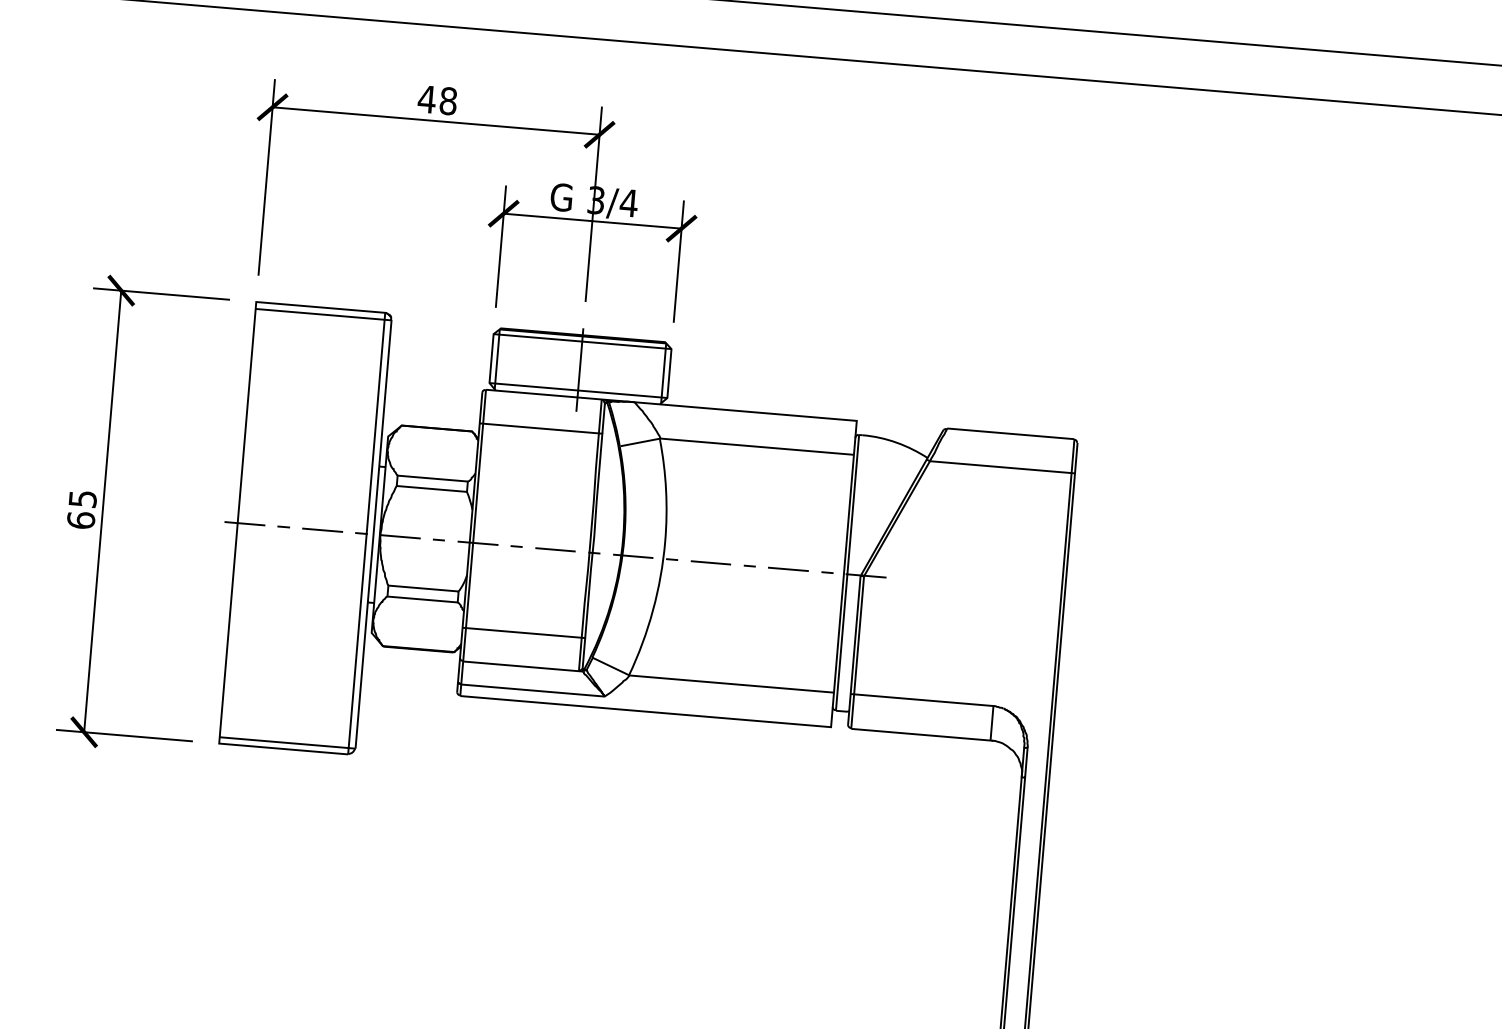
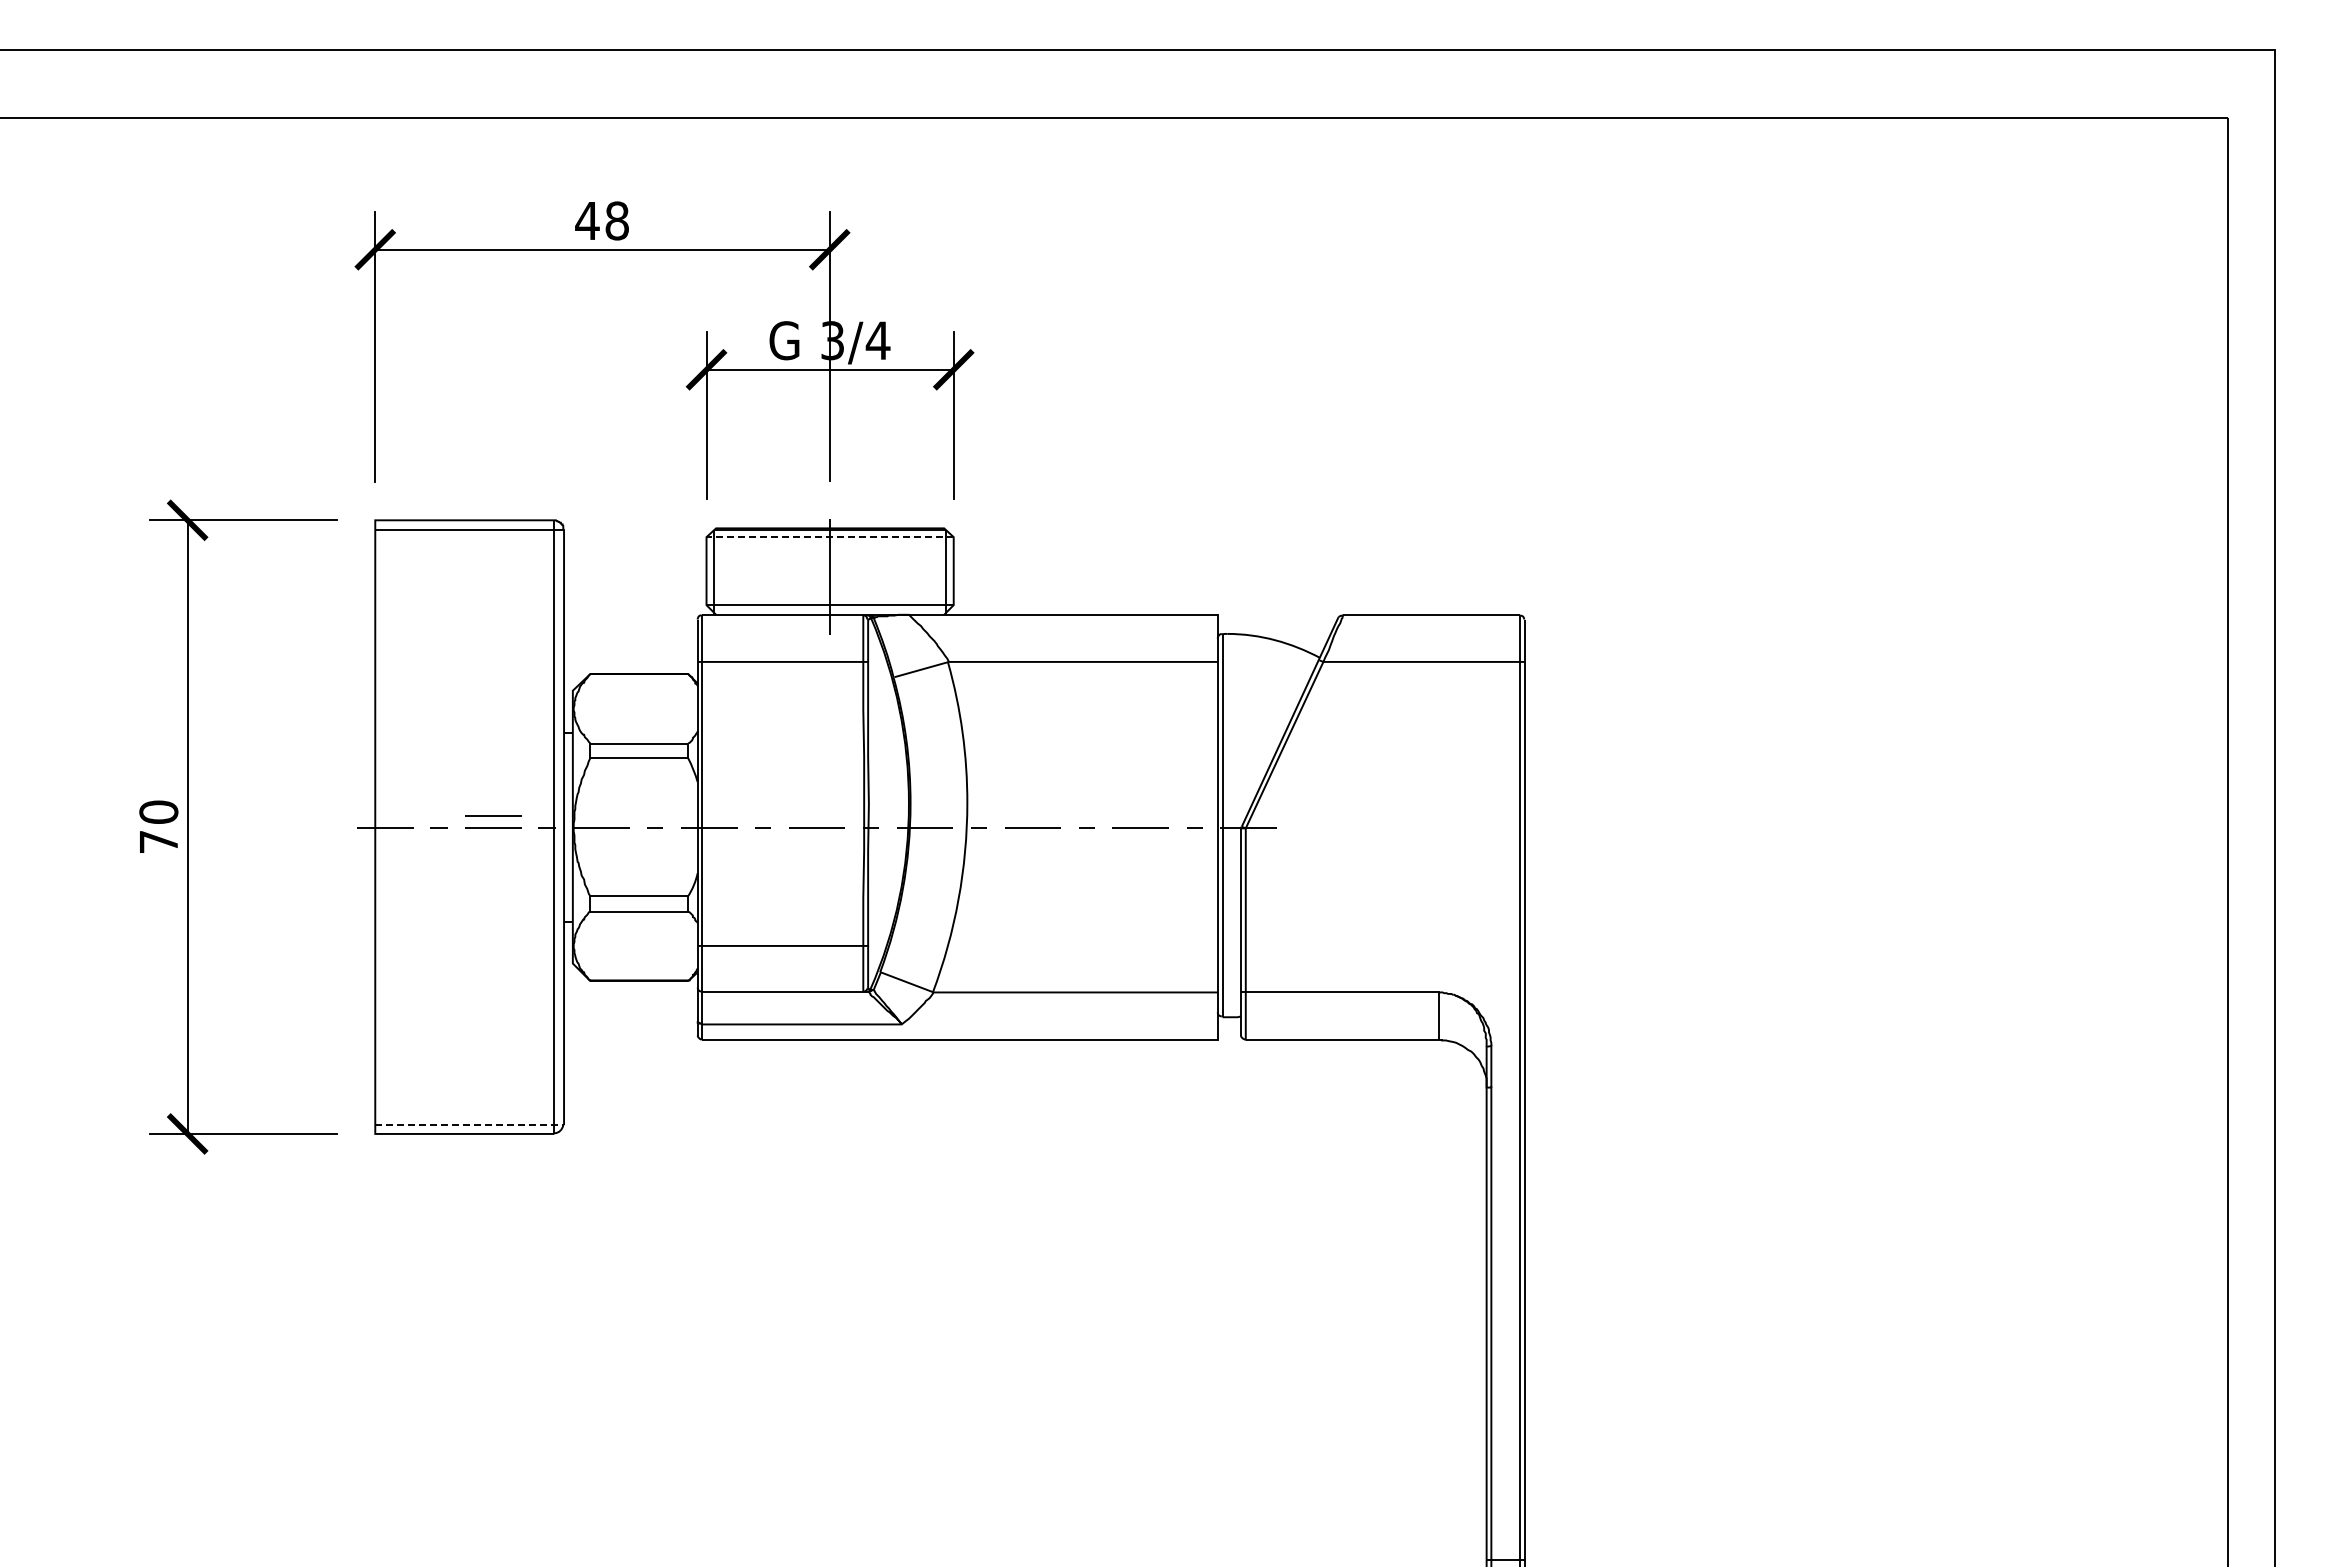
line: (582, 341) -> (830, 537), solid -> dashed
text: (81, 509) -> (158, 826), 65 -> 70
line: (323, 521) -> (493, 815), added
line: (288, 743) -> (470, 1125), solid -> dashed

